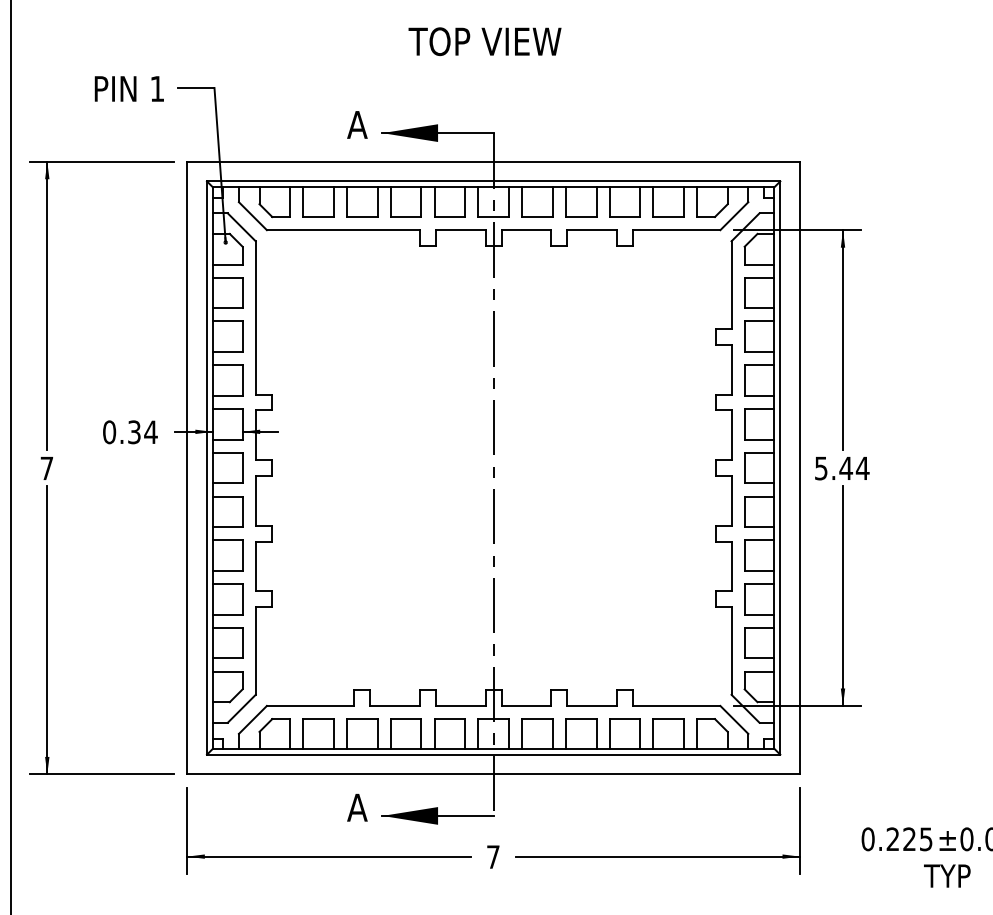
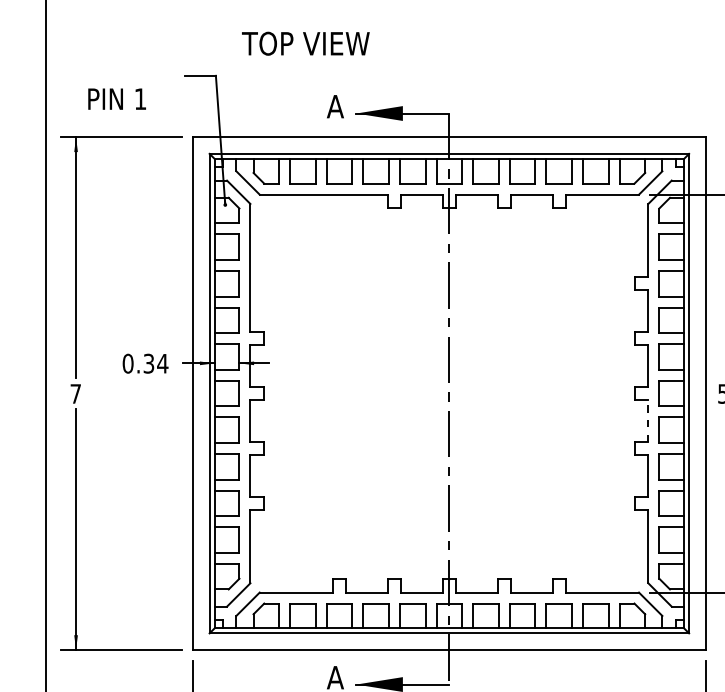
text: (484, 41) -> (305, 43), moved
text: (128, 88) -> (116, 98), moved
line: (731, 500) -> (648, 420), solid -> dashed

